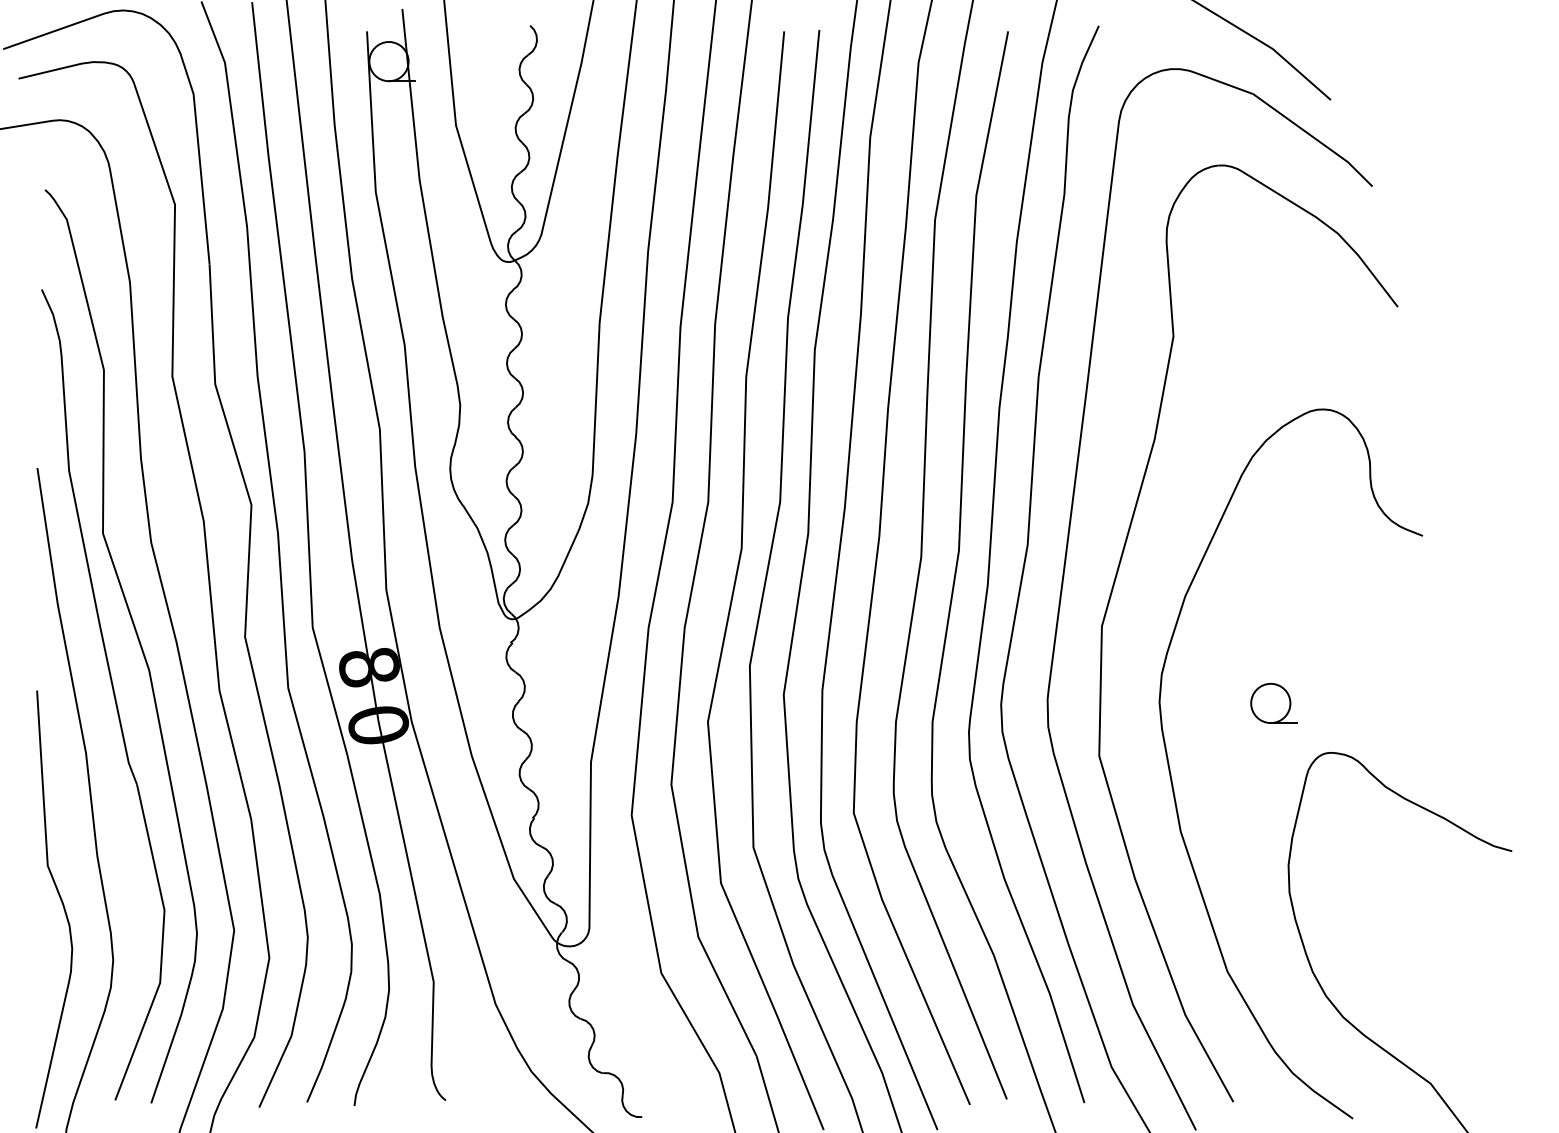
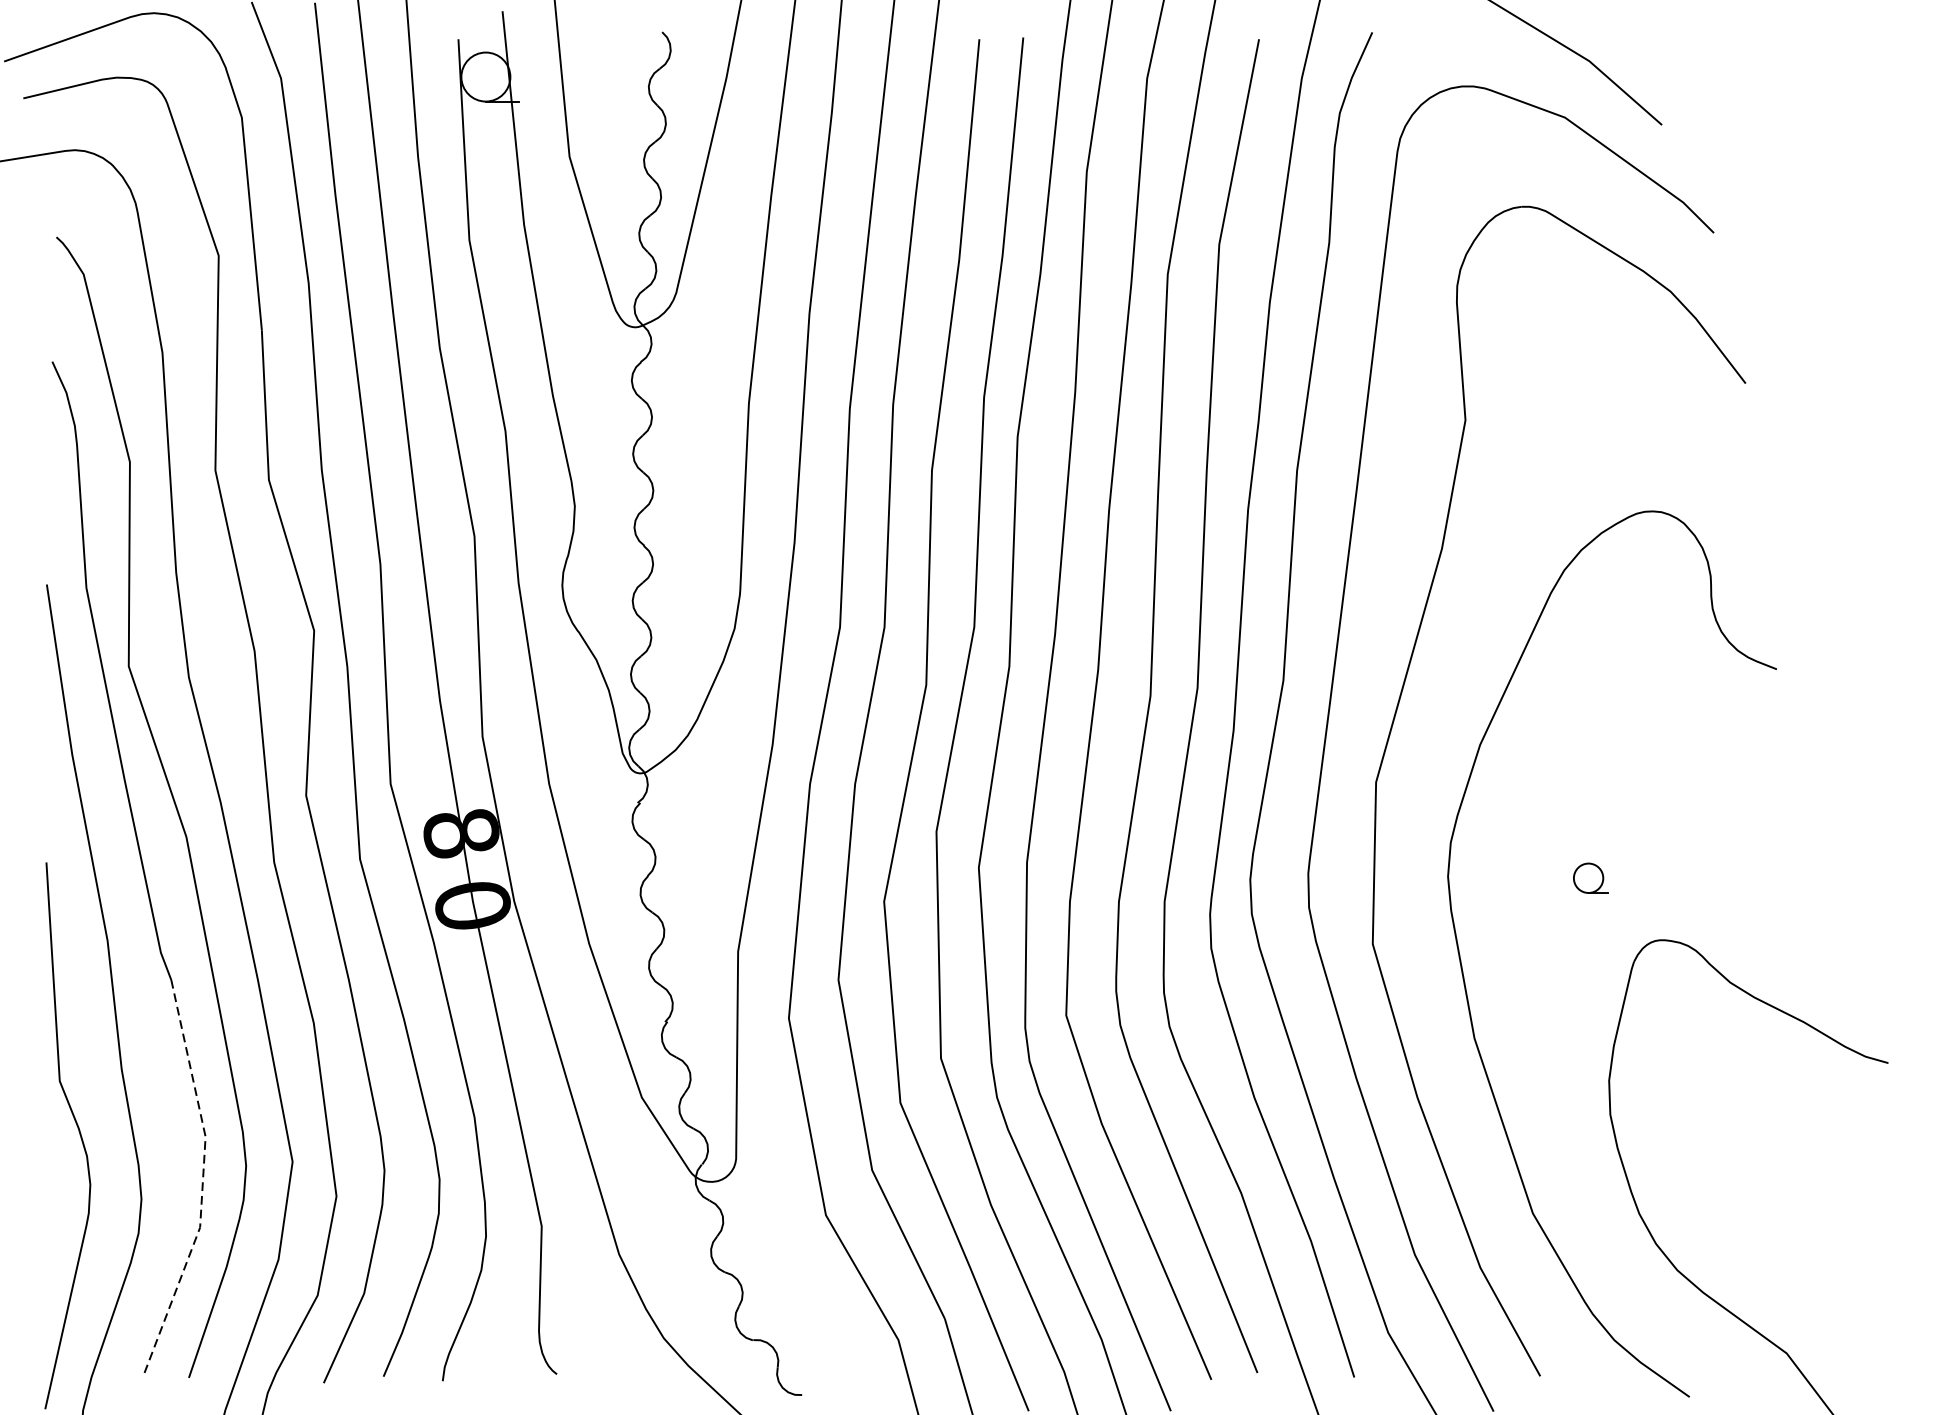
part: (1273, 702) -> (1590, 877), size x0.6
line: (162, 945) -> (203, 1180), solid -> dashed

